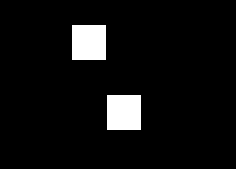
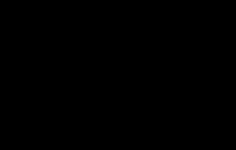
fill: (88, 41) -> (88, 44), added
fill: (123, 111) -> (127, 122), added

